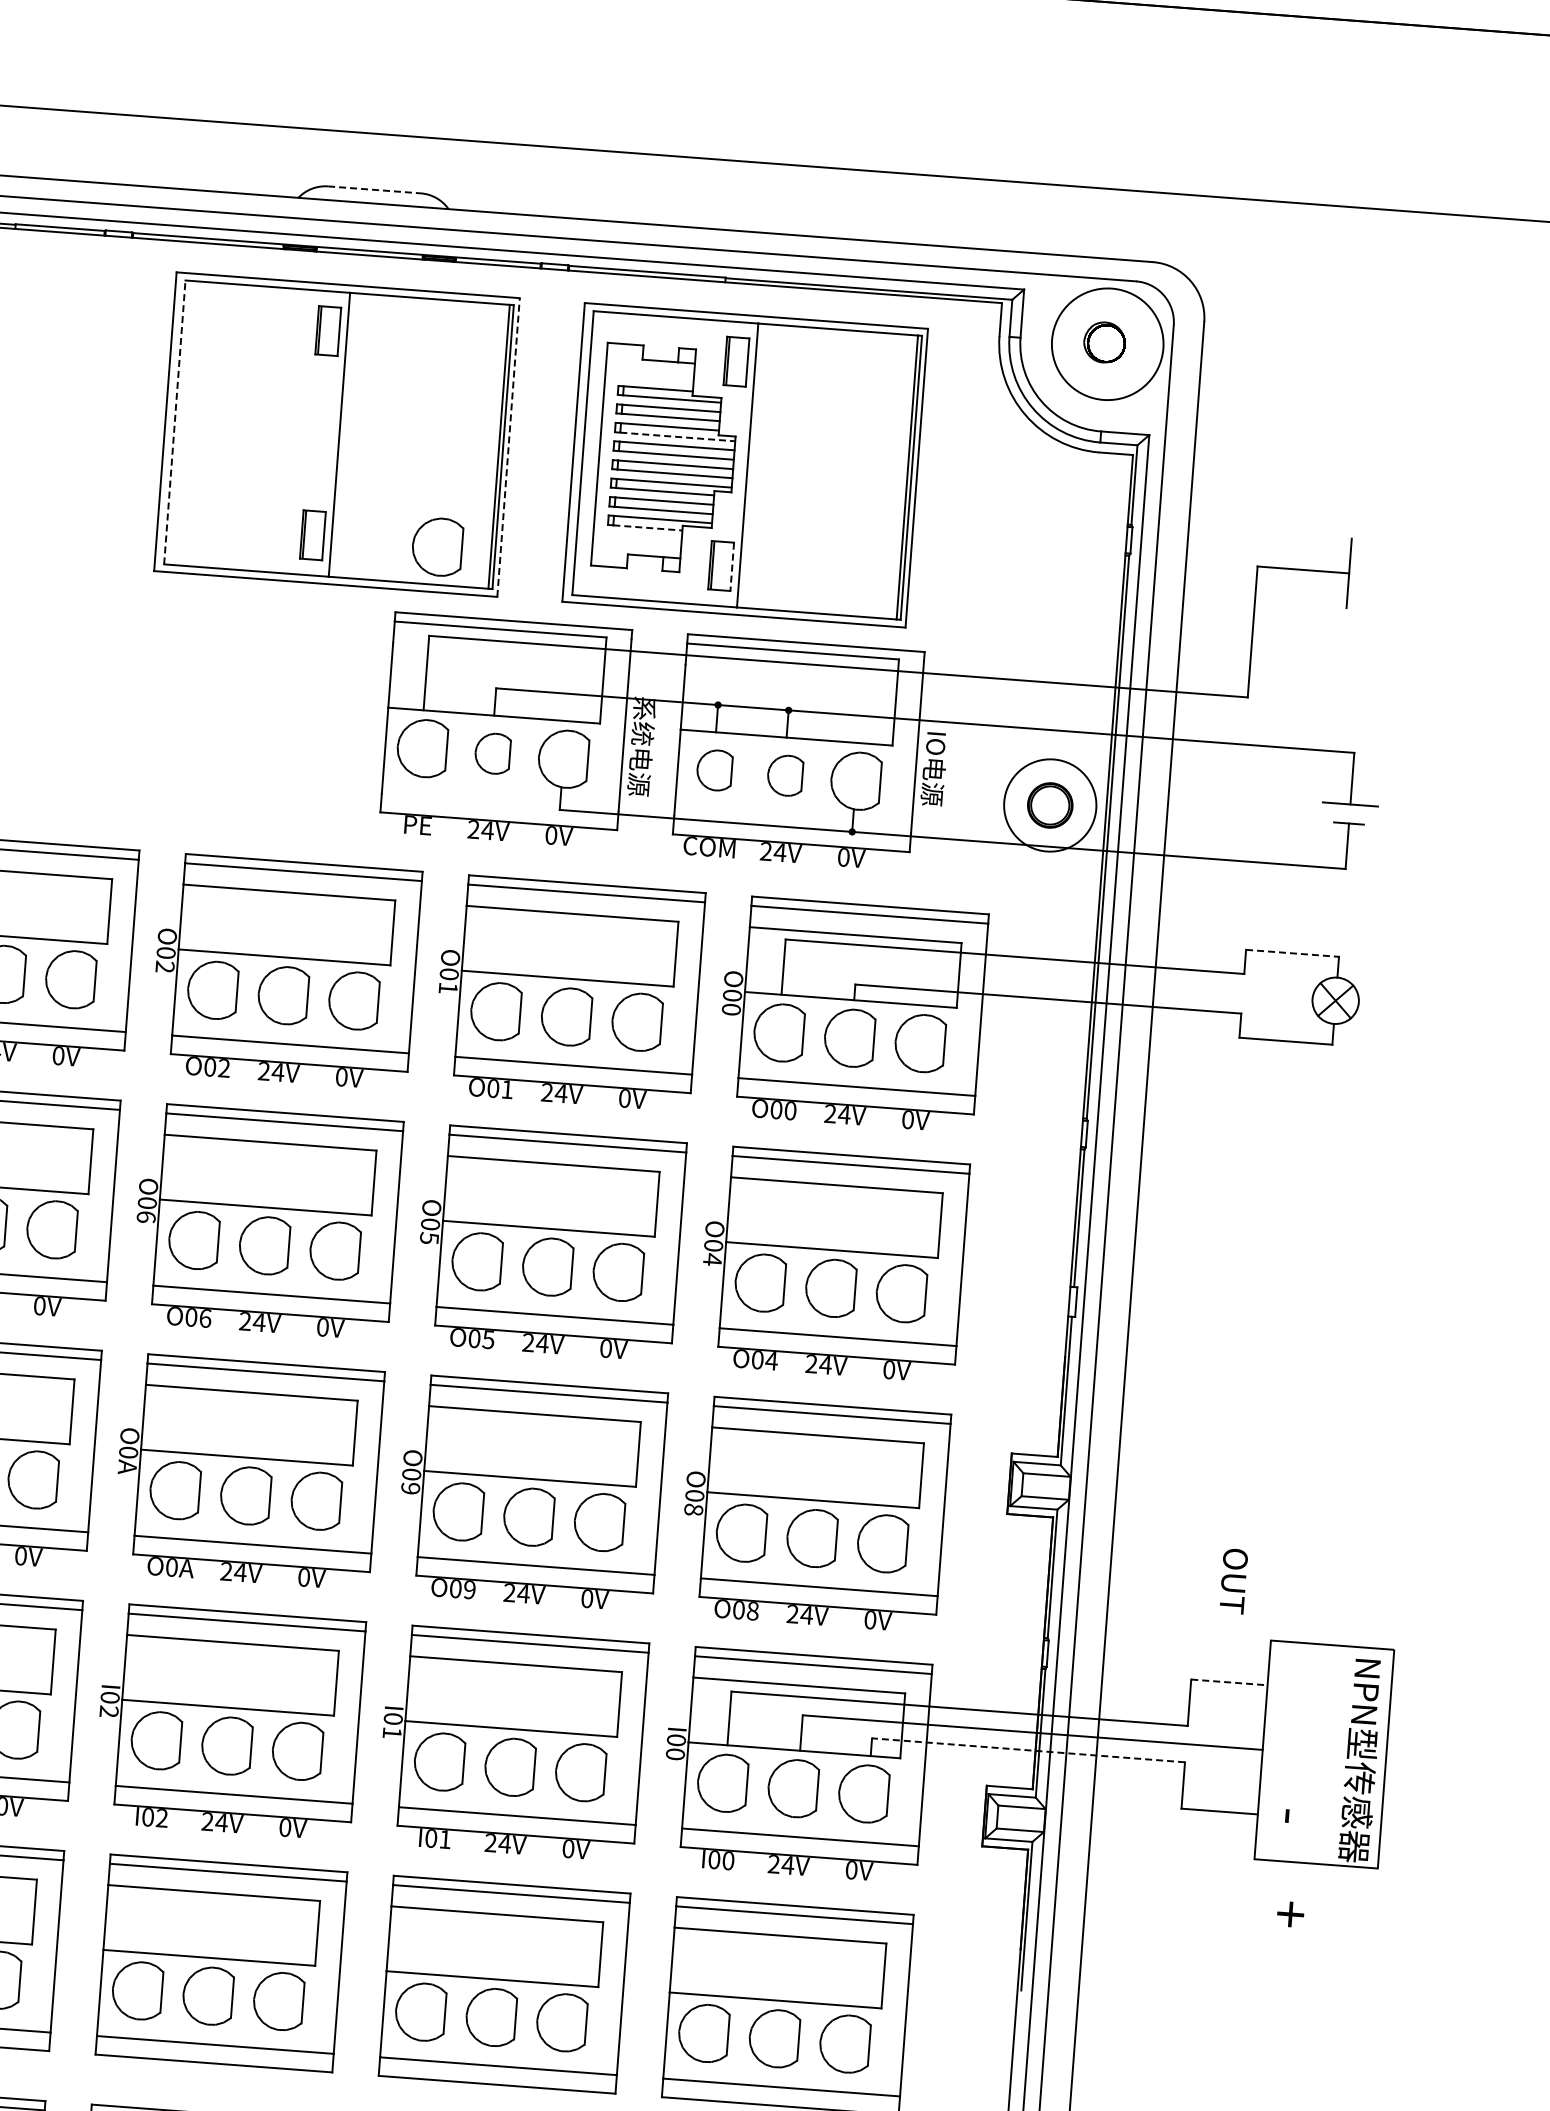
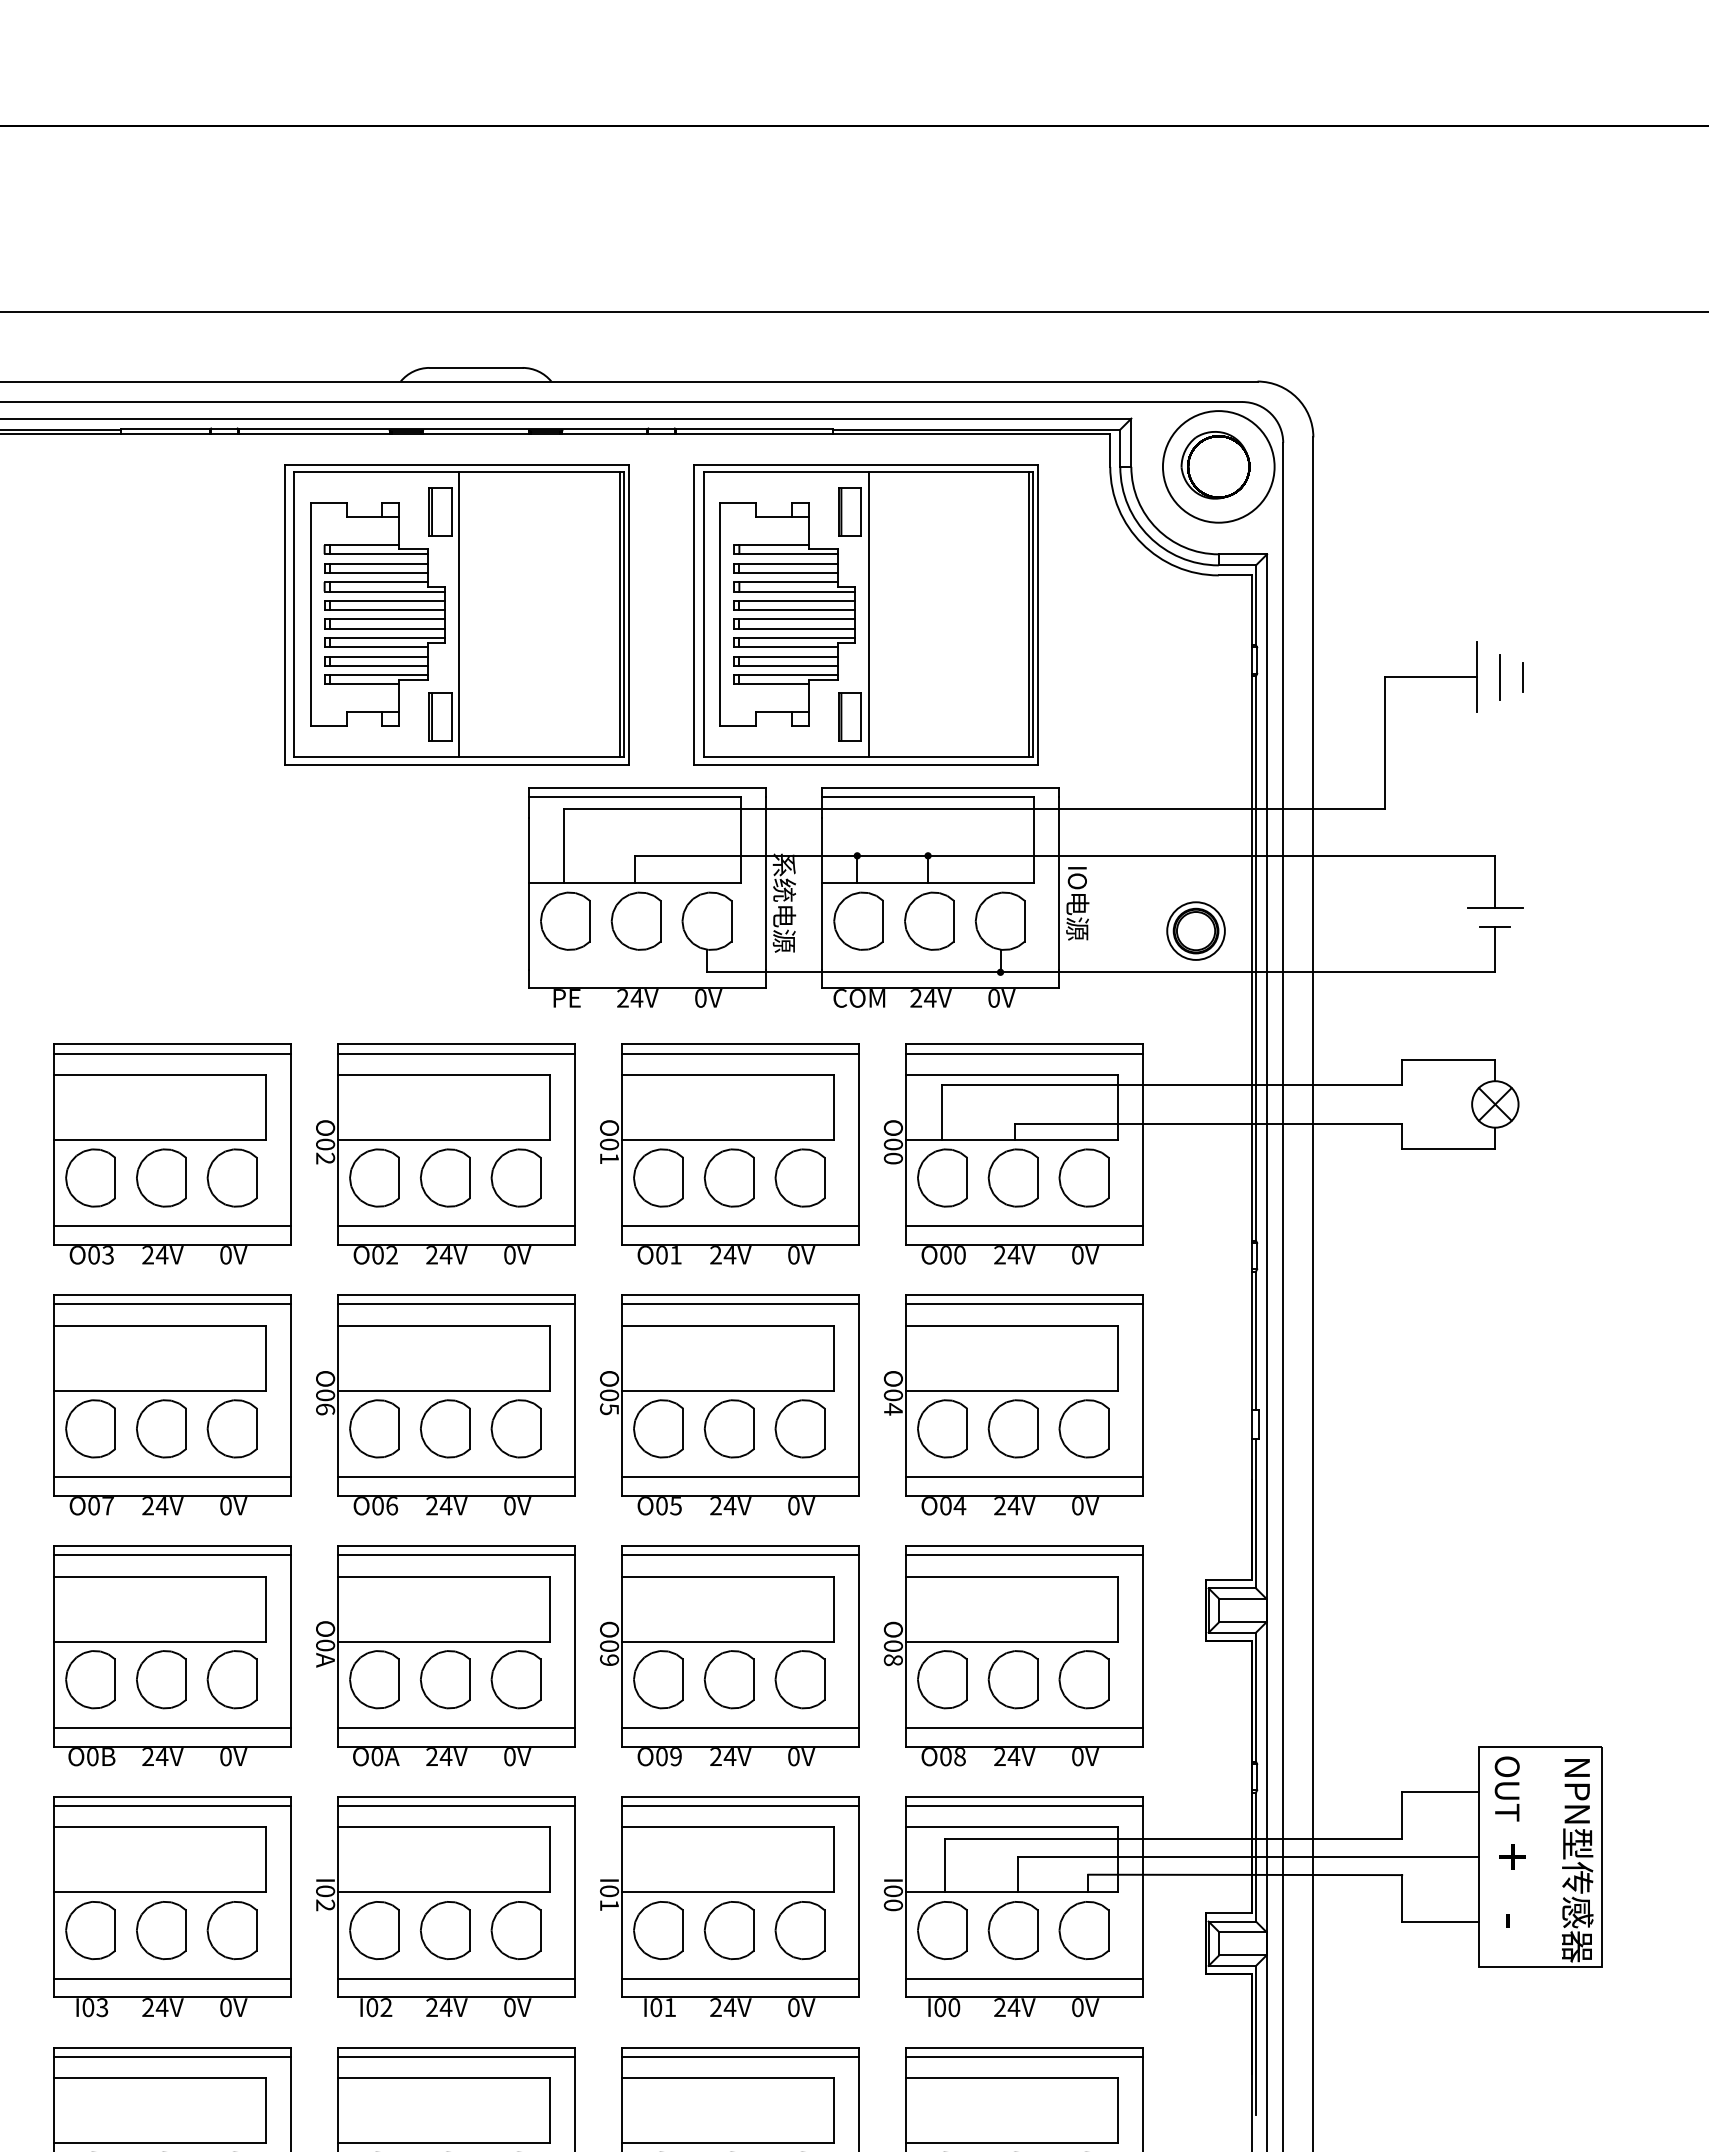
line: (374, 189) -> (476, 367), dashed -> solid
part: (1104, 342) -> (1215, 465), size x1.67
line: (174, 422) -> (294, 614), dashed -> solid
part: (257, 428) -> (377, 614), added
line: (678, 436) -> (797, 591), dashed -> solid
line: (509, 447) -> (629, 614), dashed -> solid
line: (648, 527) -> (774, 684), dashed -> solid
part: (437, 546) -> (565, 718), removed
line: (732, 567) -> (861, 717), dashed -> solid
line: (1371, 574) -> (1499, 676), added
line: (1395, 576) -> (1523, 676), added
part: (492, 752) -> (635, 920), size x1.43
part: (714, 769) -> (858, 920), size x1.43
part: (785, 774) -> (929, 920), size x1.43
circle: (1049, 804) -> (1195, 930), size x0.62
line: (1292, 953) -> (1448, 1060), dashed -> solid
text: (1233, 1580) -> (1506, 1788), moved
line: (1229, 1682) -> (1440, 1792), dashed -> solid
line: (1028, 1749) -> (1245, 1874), dashed -> solid
text: (1290, 1914) -> (1512, 1856), moved

